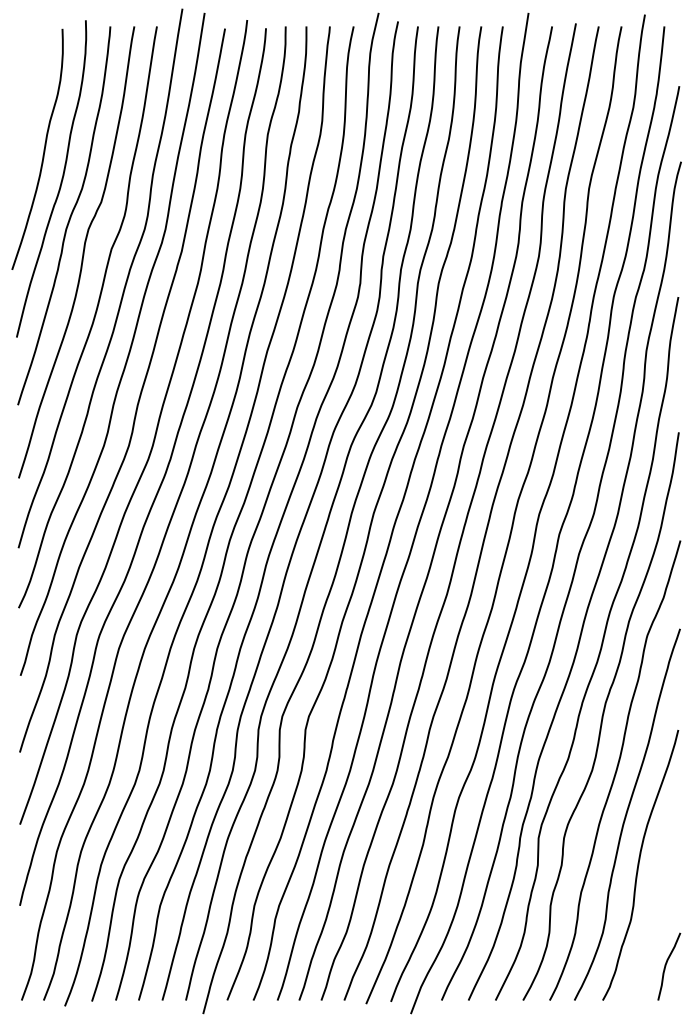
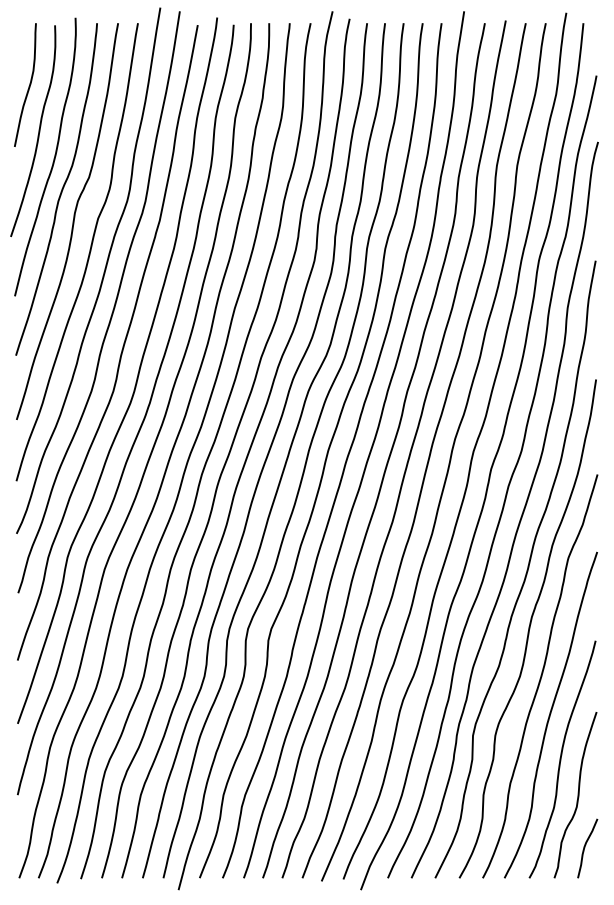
curve: (32, 98) -> (28, 86), added
curve: (657, 906) -> (577, 795), added

